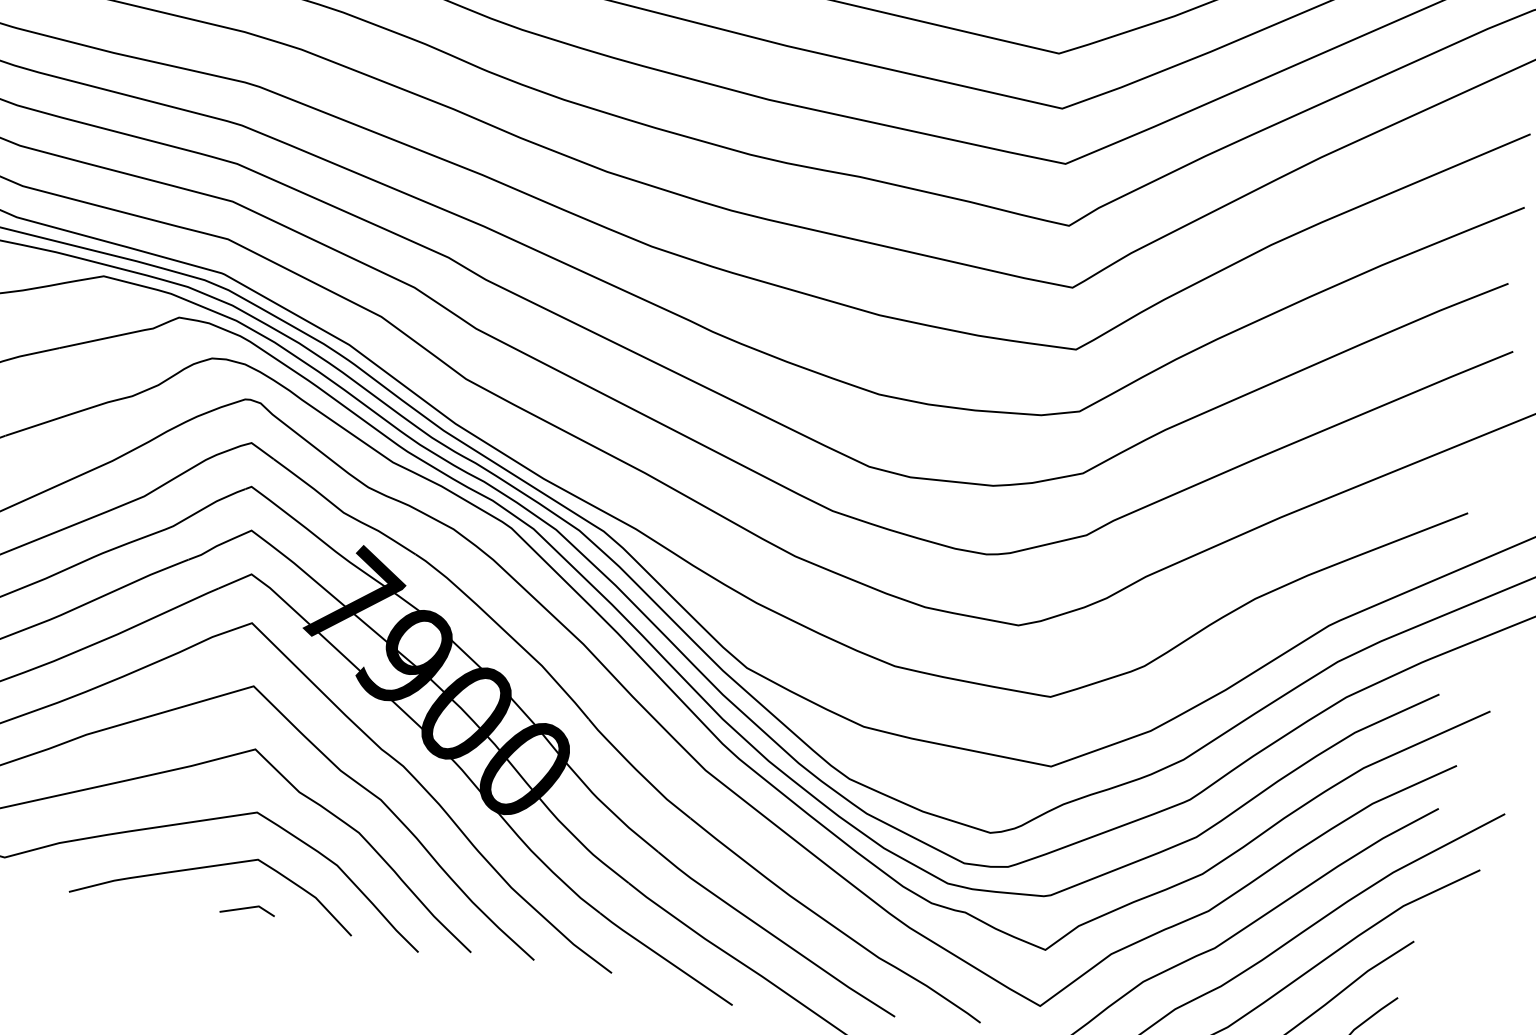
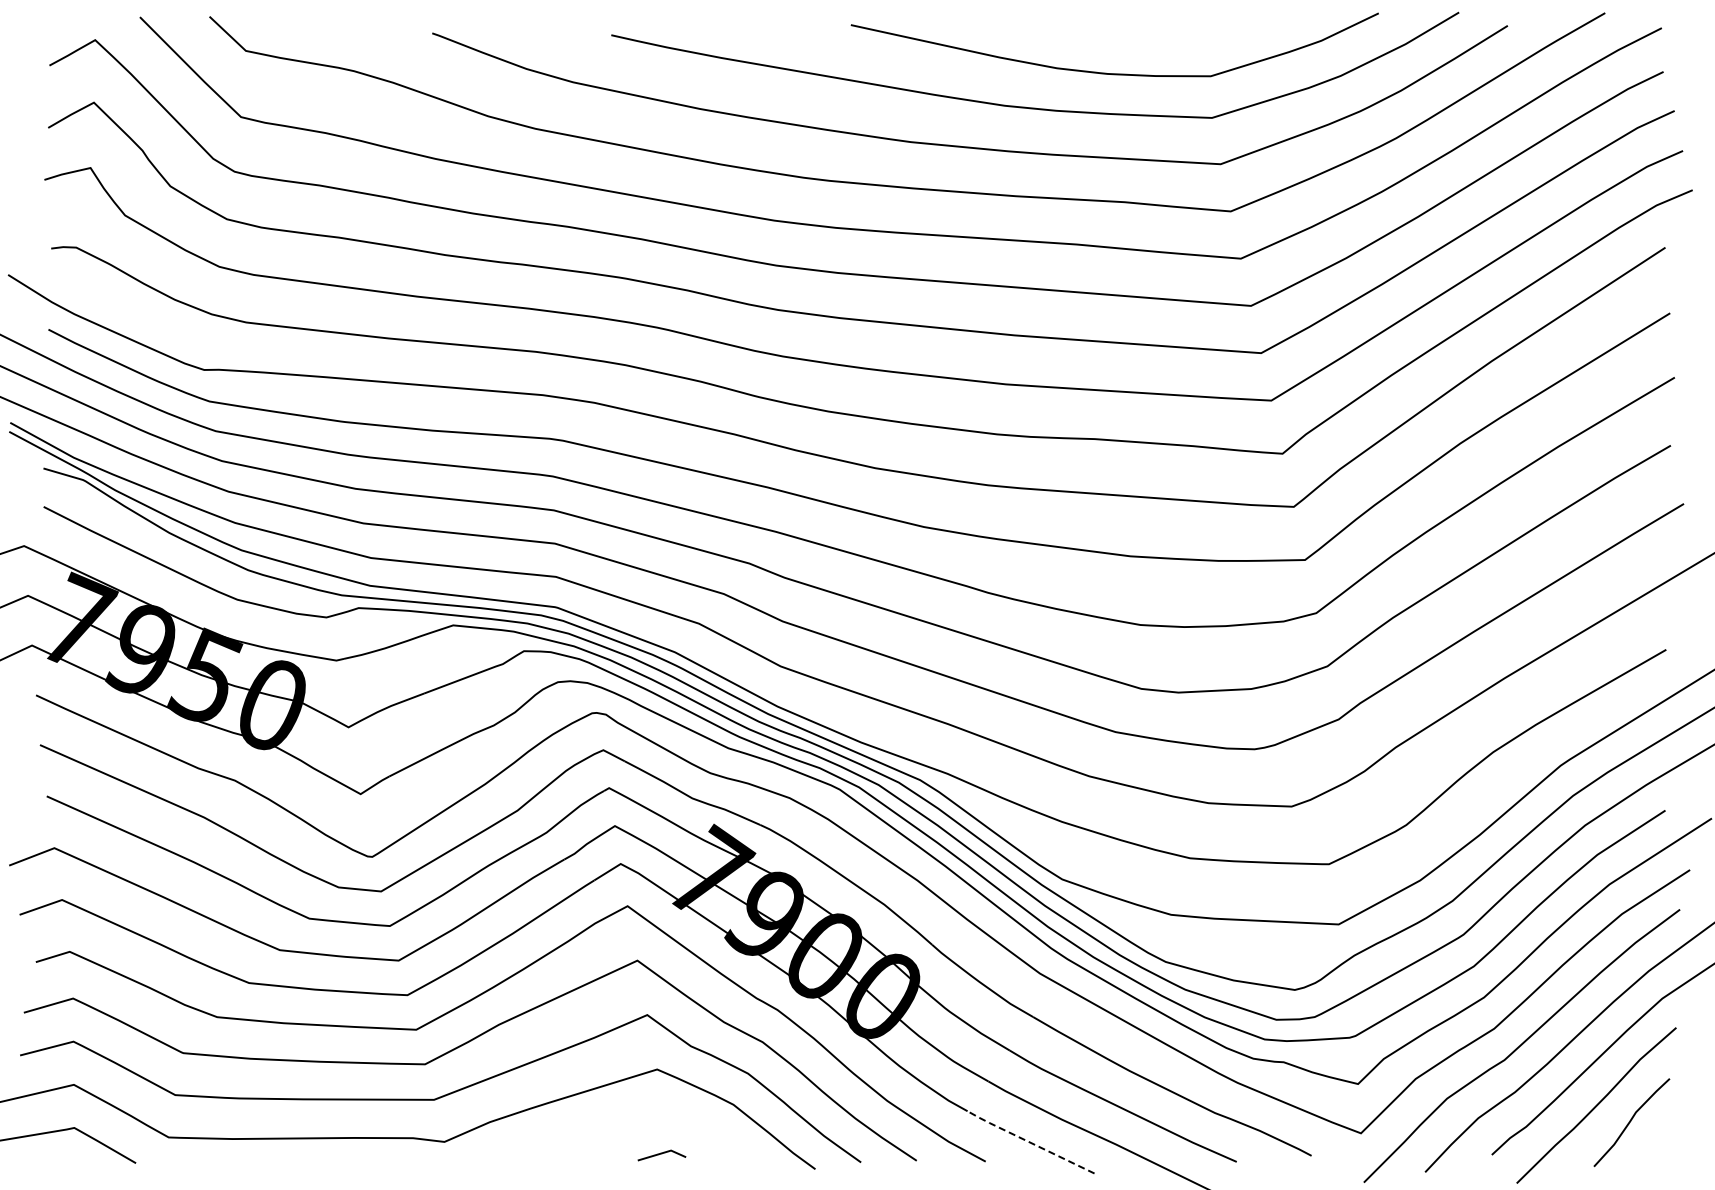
curve: (210, 867) -> (624, 1123), removed
line: (663, 957) -> (1028, 1141), solid -> dashed

